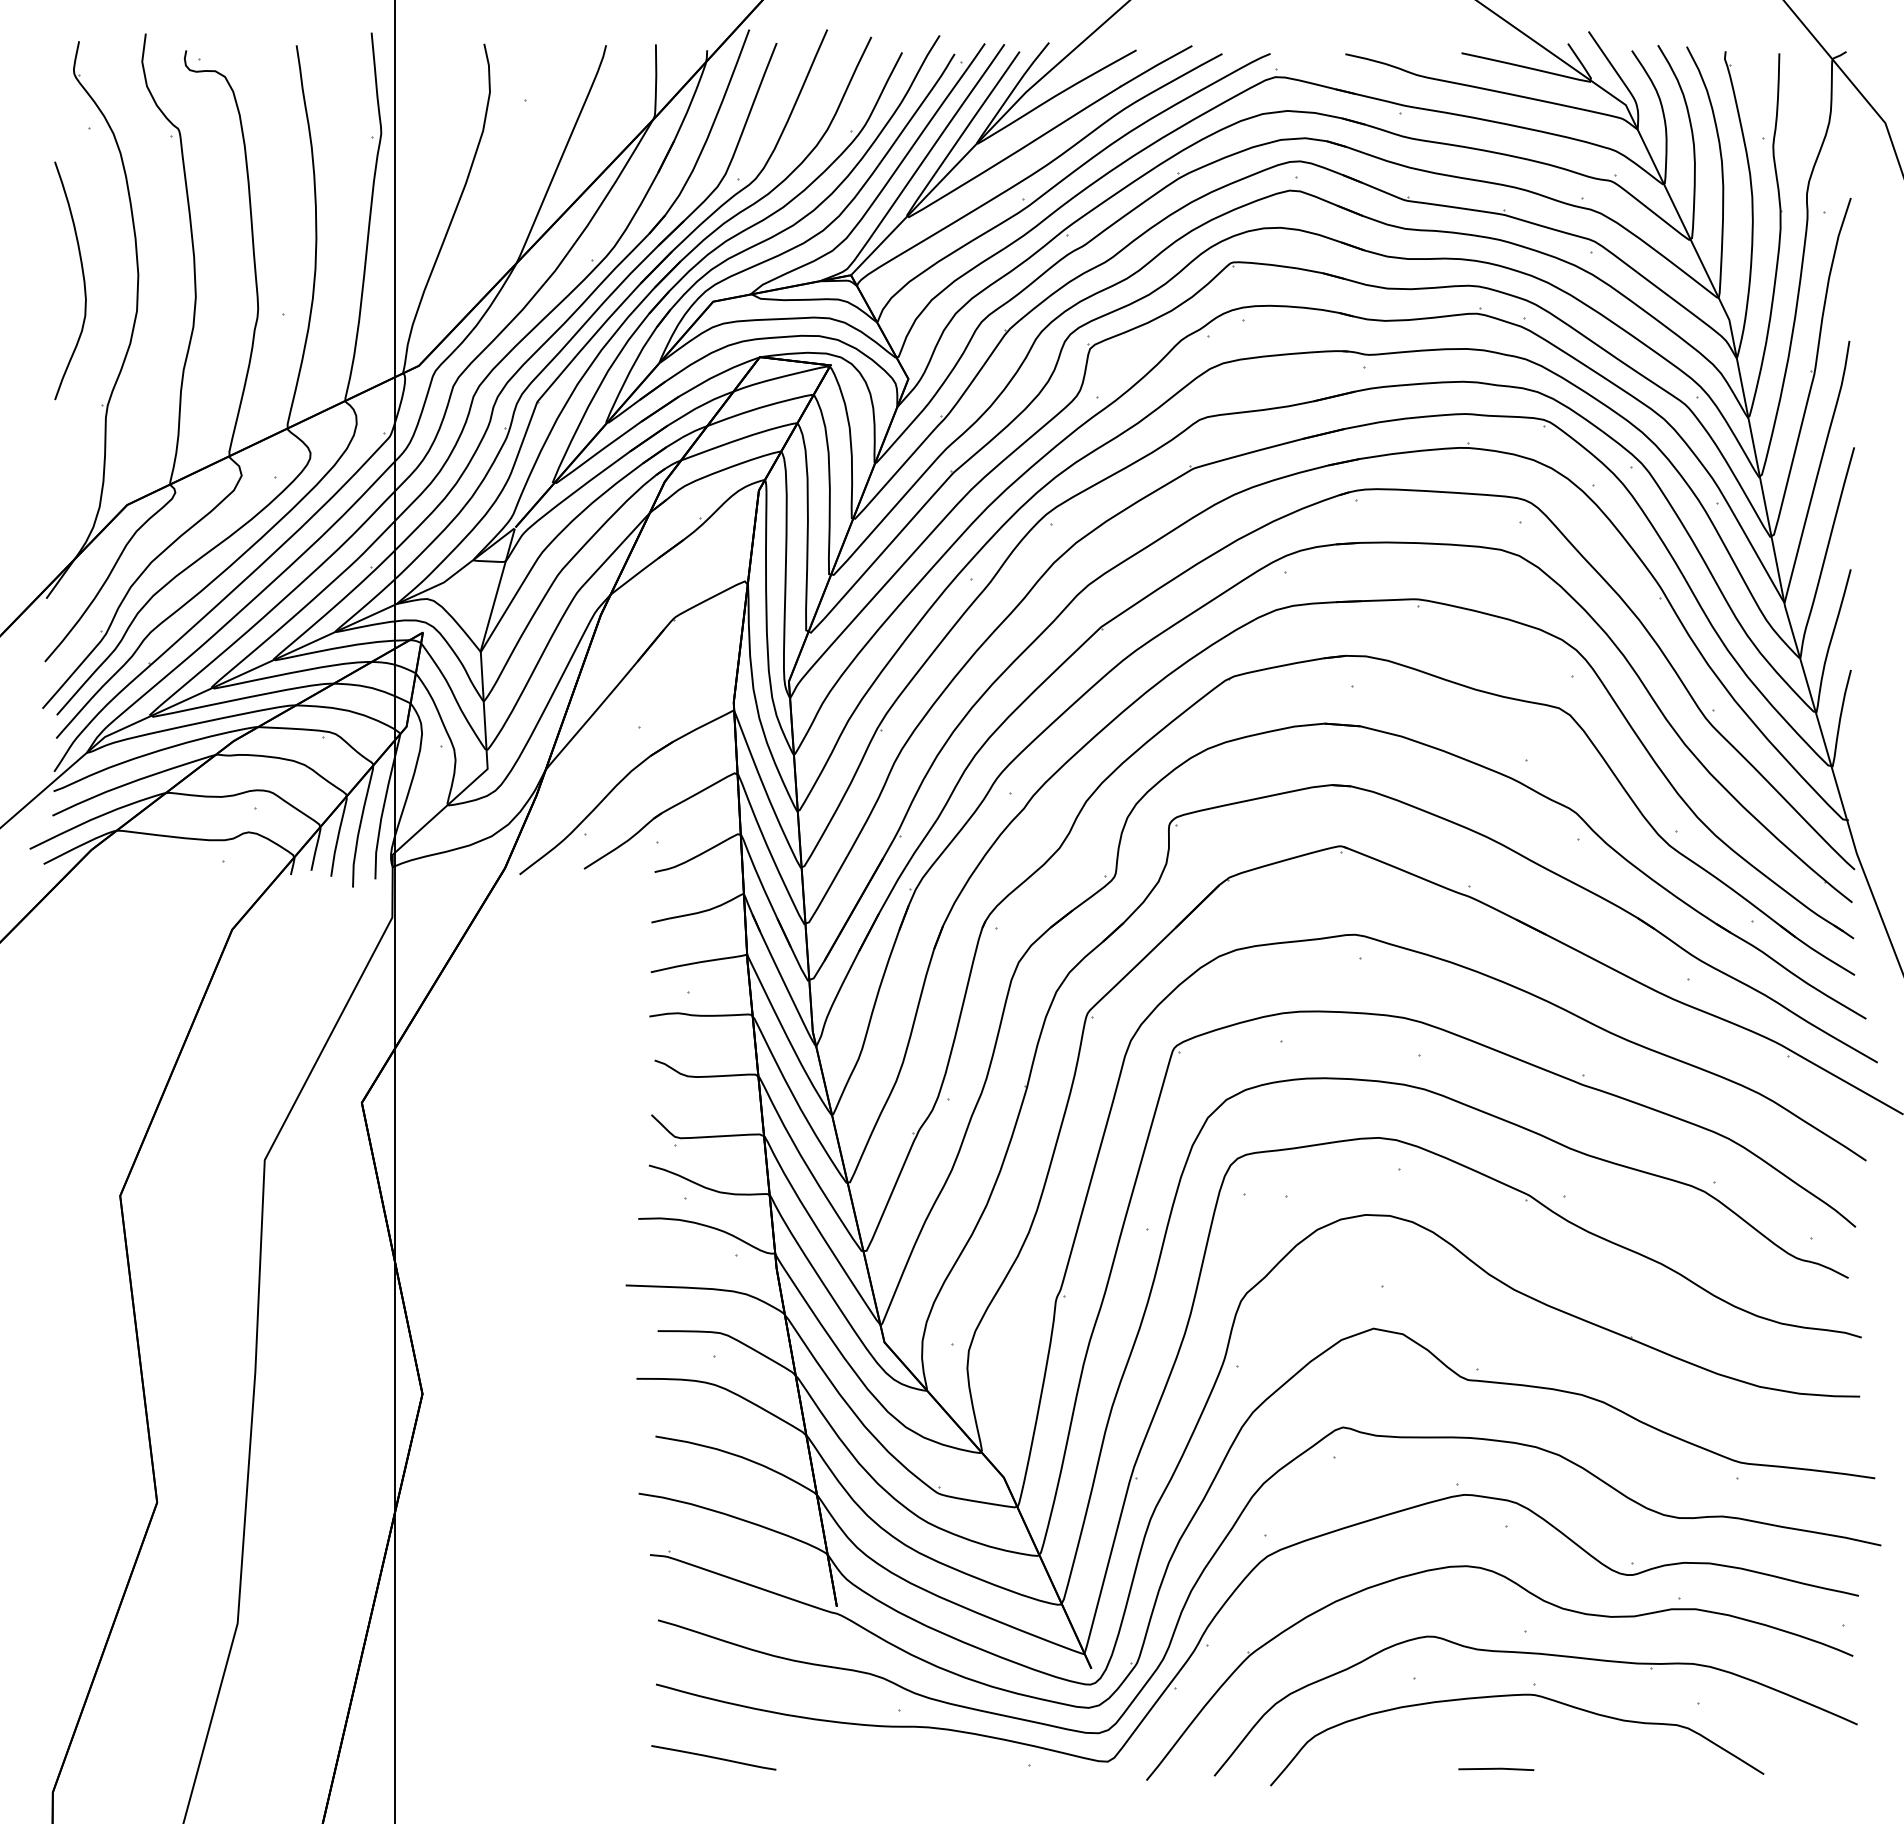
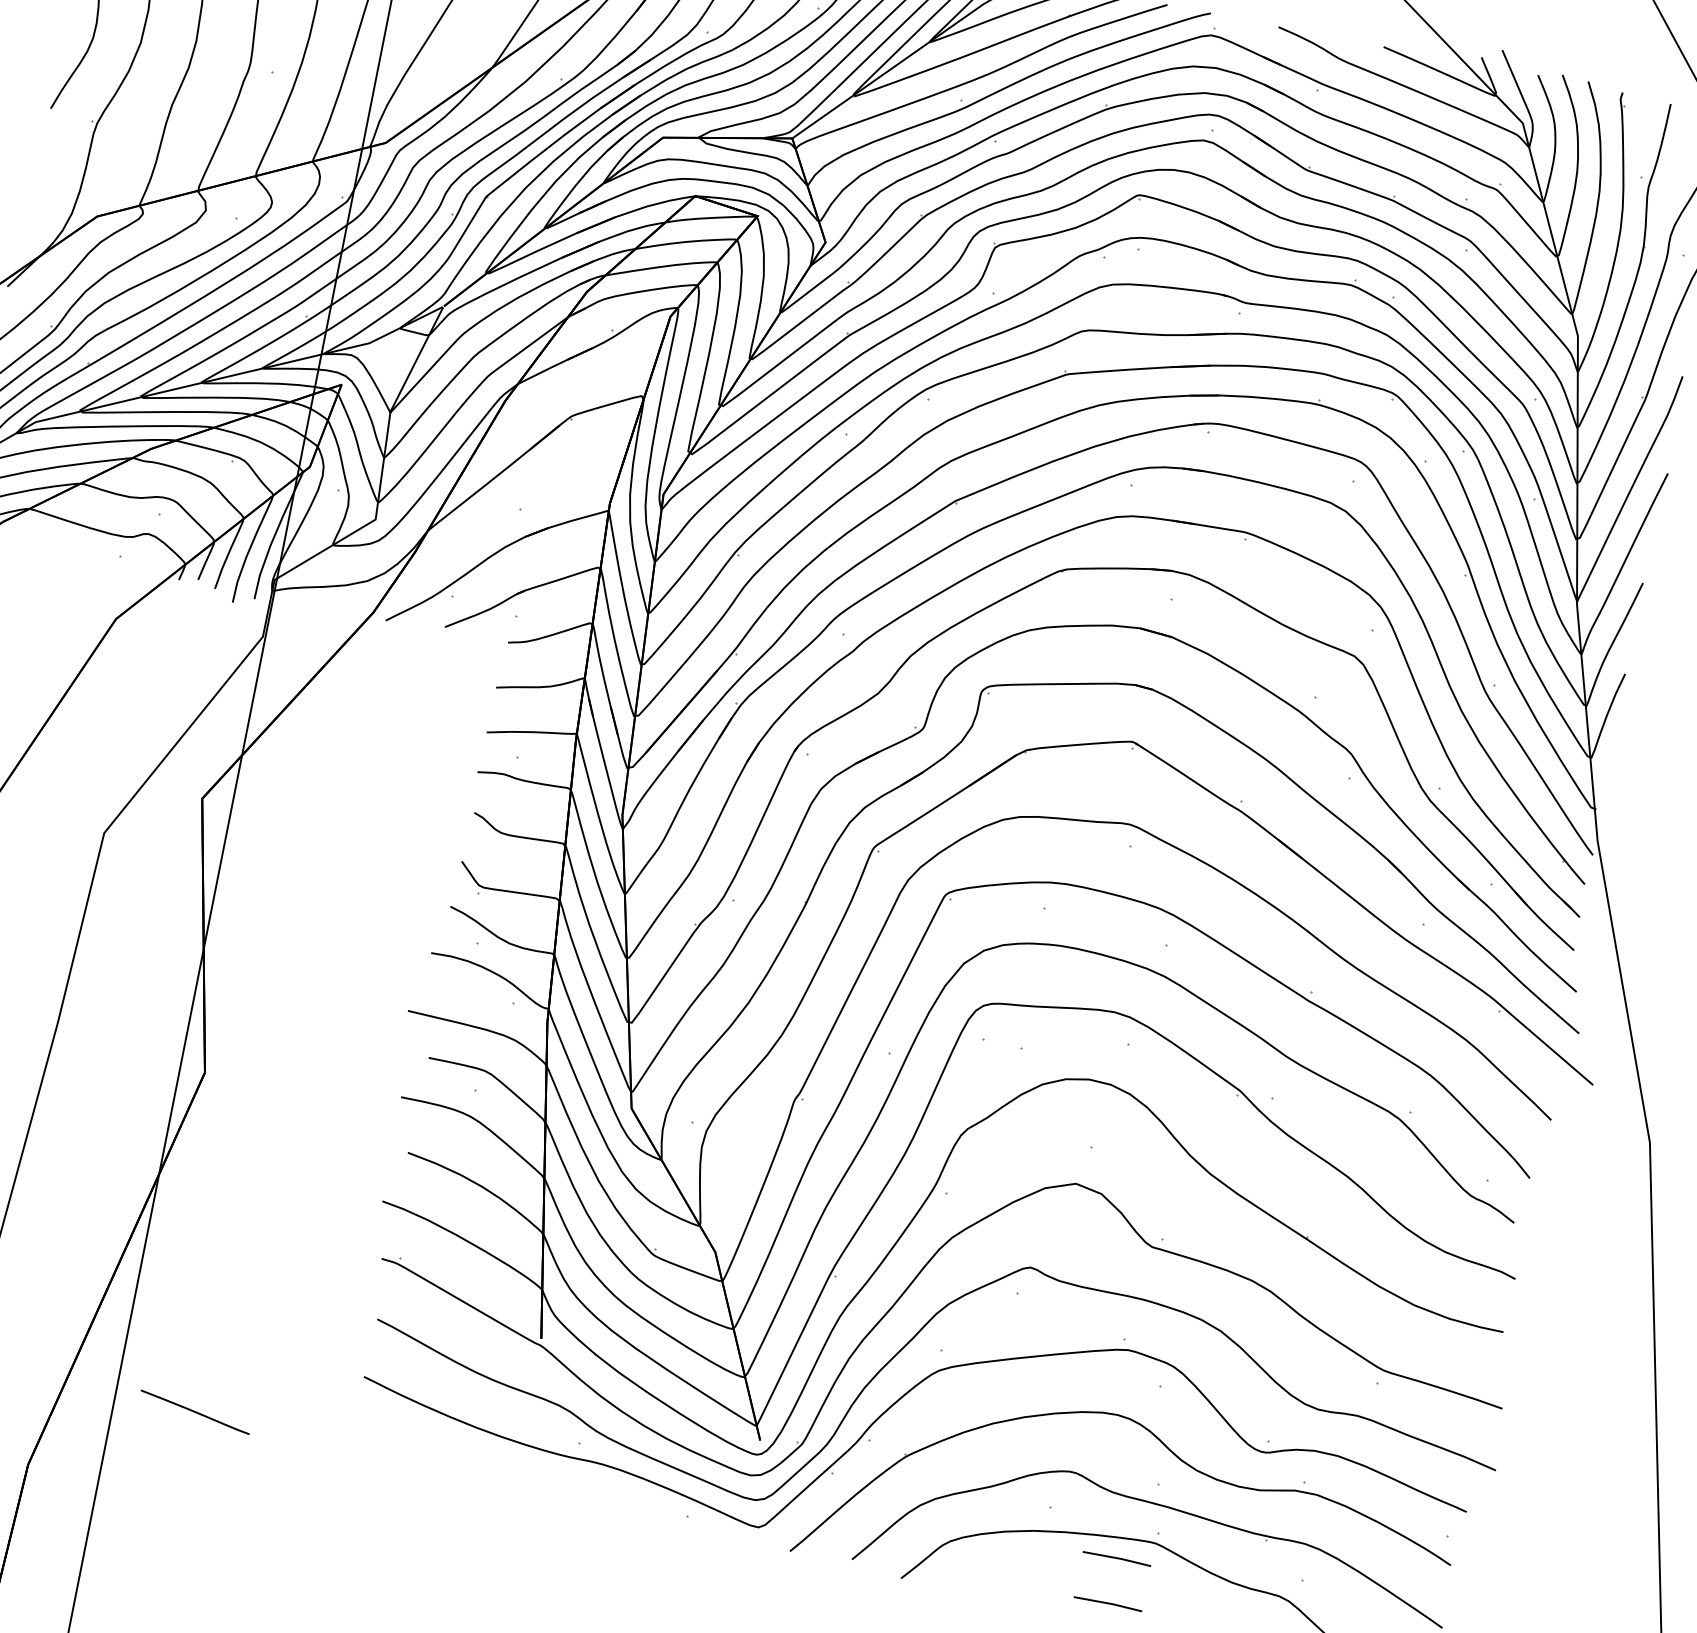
line: (1496, 1719) -> (1117, 1558), added
line: (713, 1757) -> (195, 1411), moved

